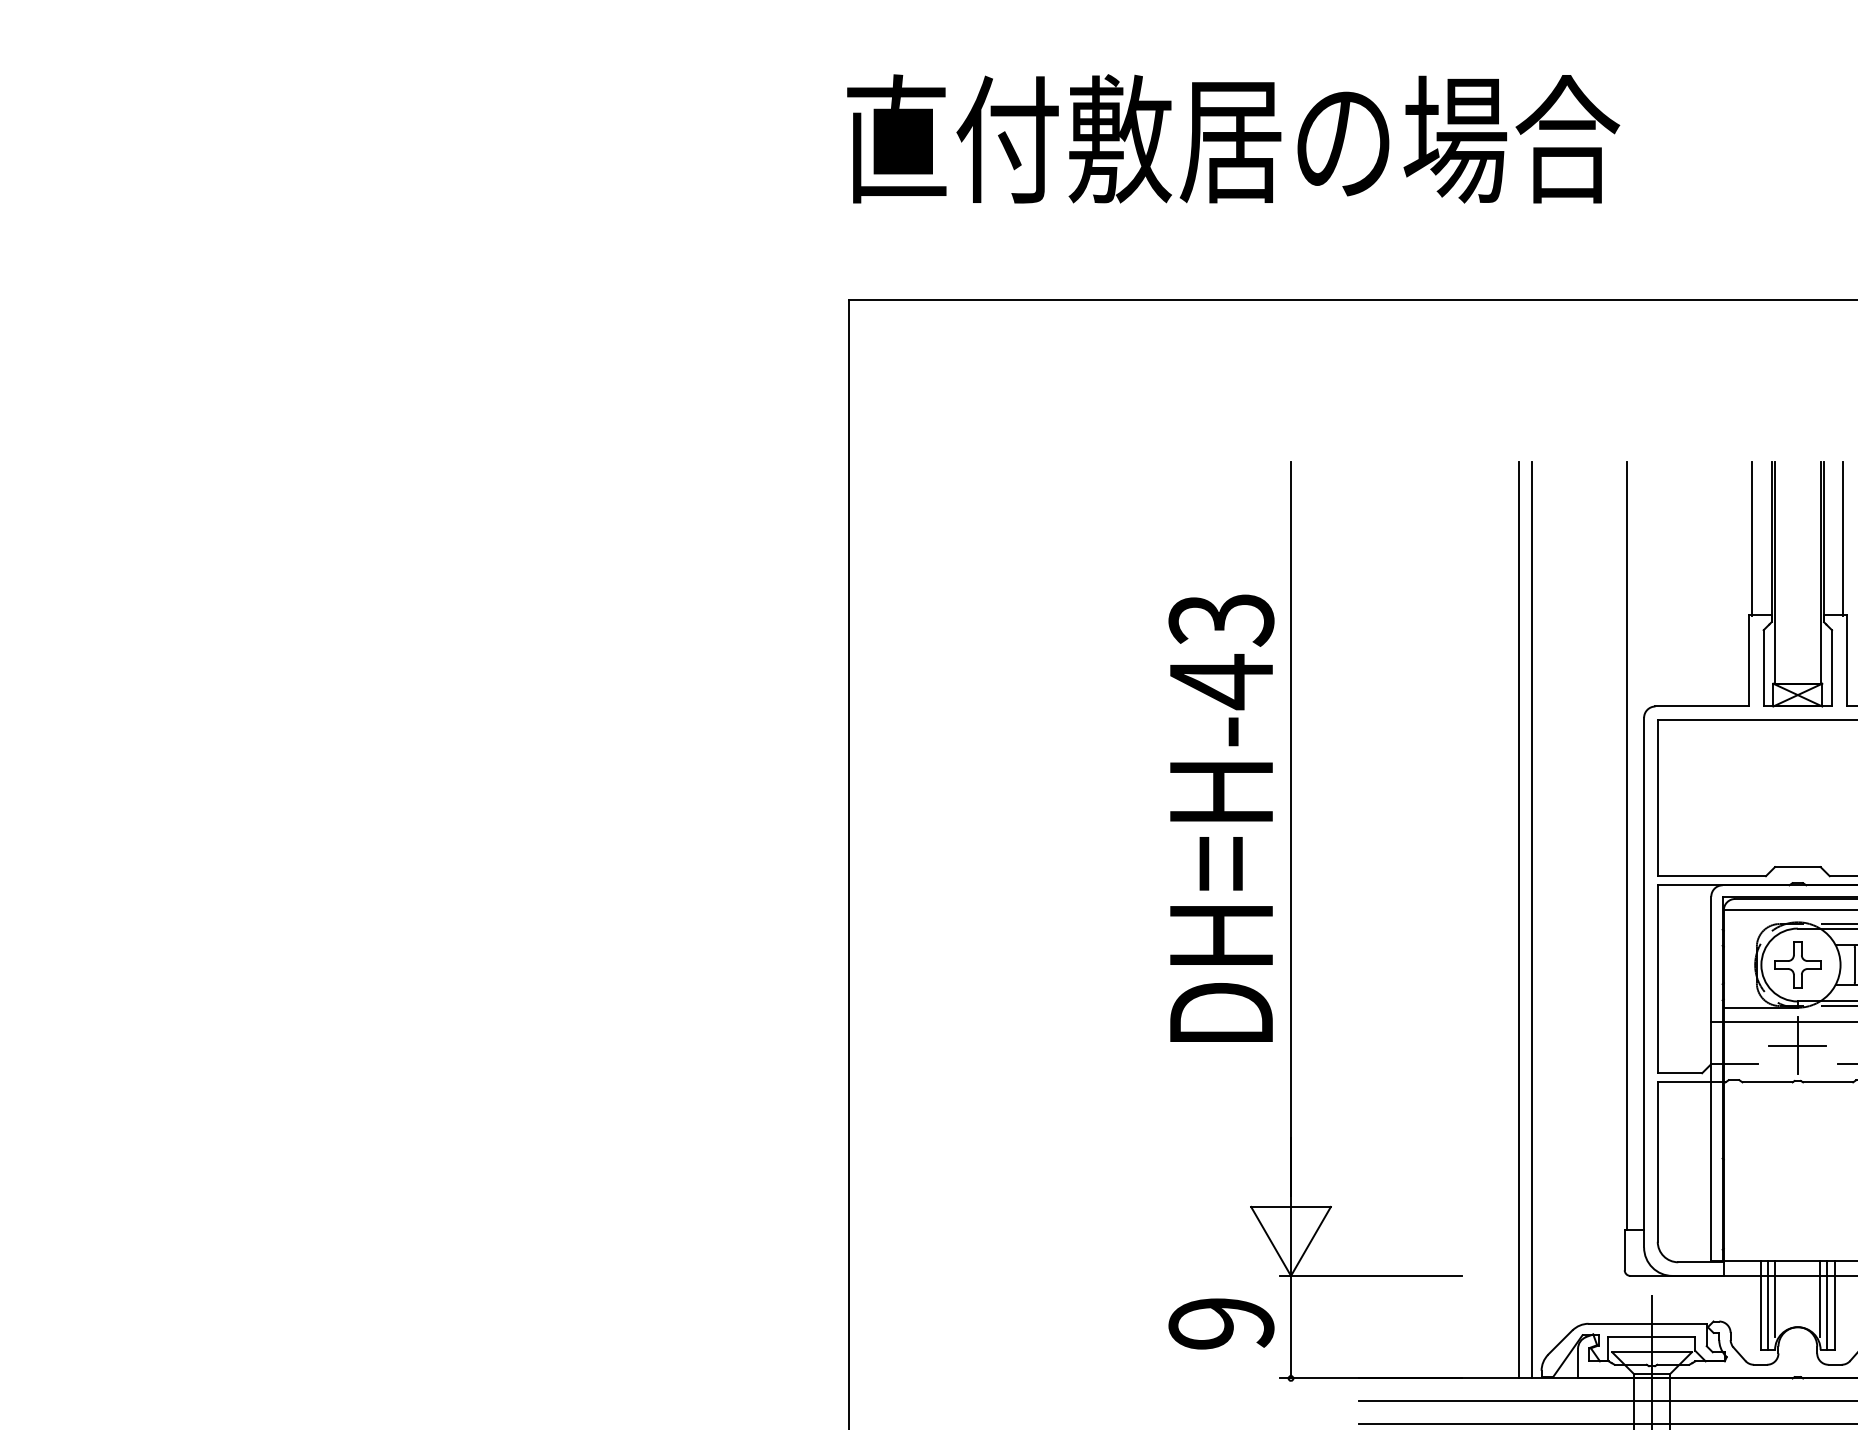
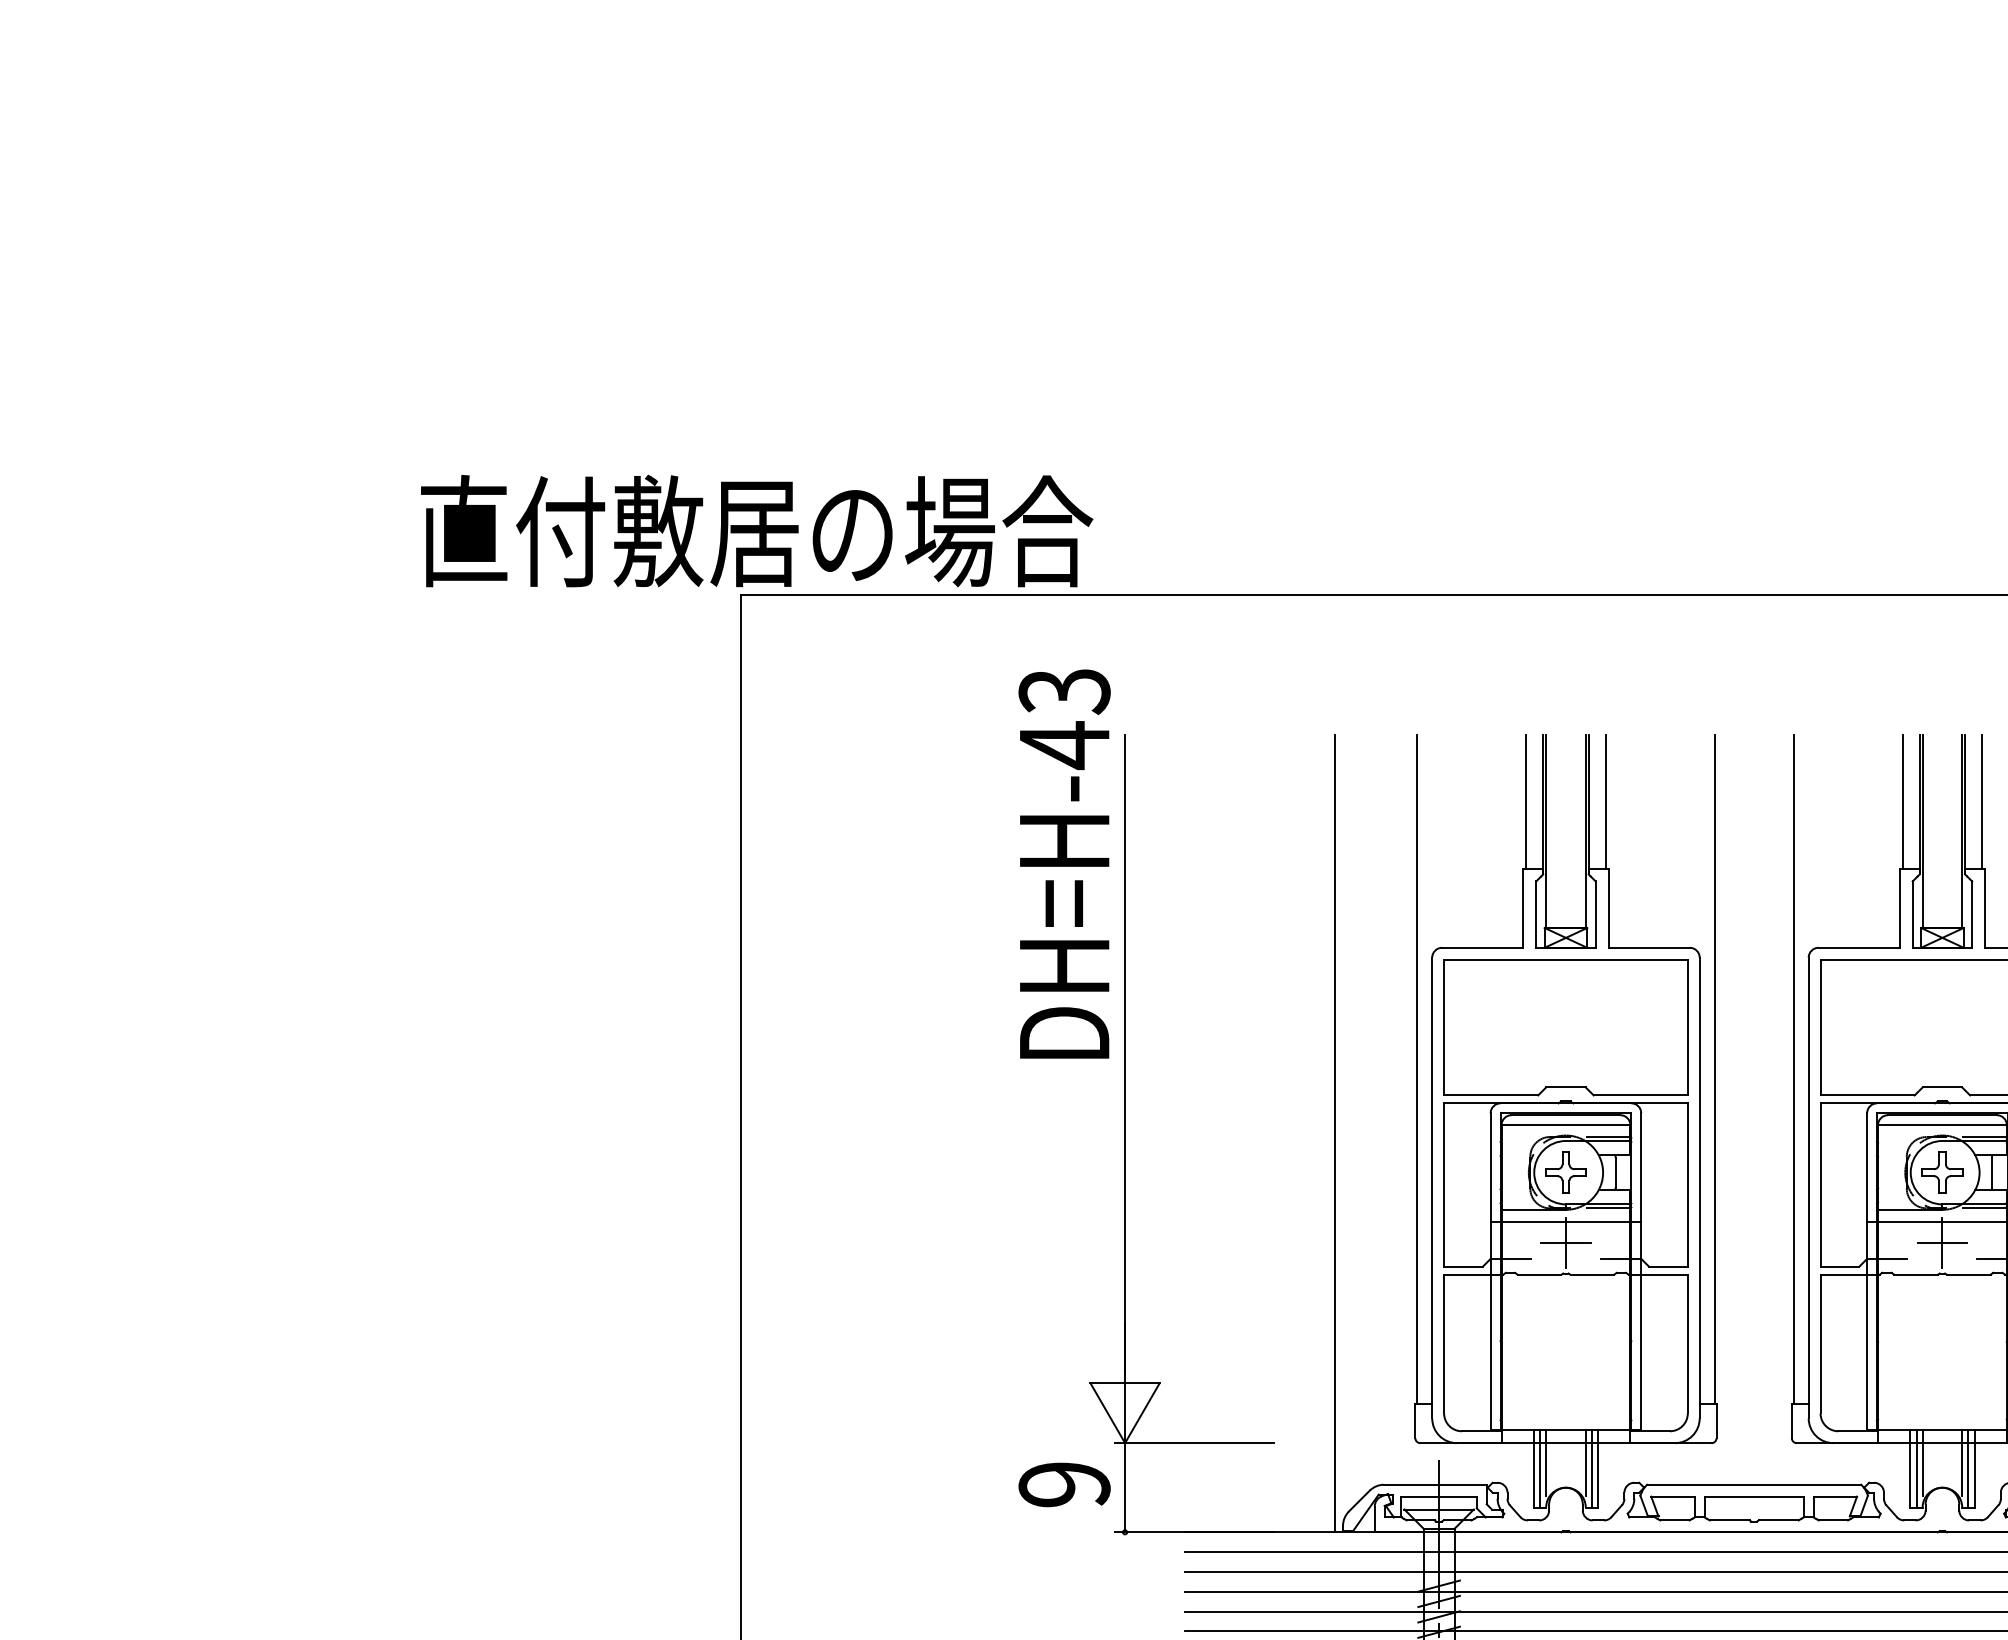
text: (1234, 138) -> (757, 530), moved
text: (1221, 817) -> (1064, 863), moved
line: (1519, 919) -> (1323, 1133), removed

